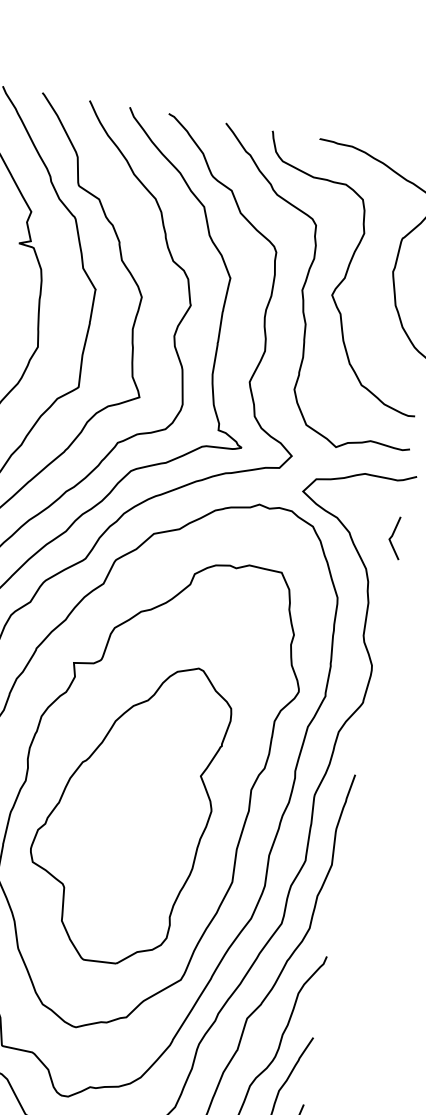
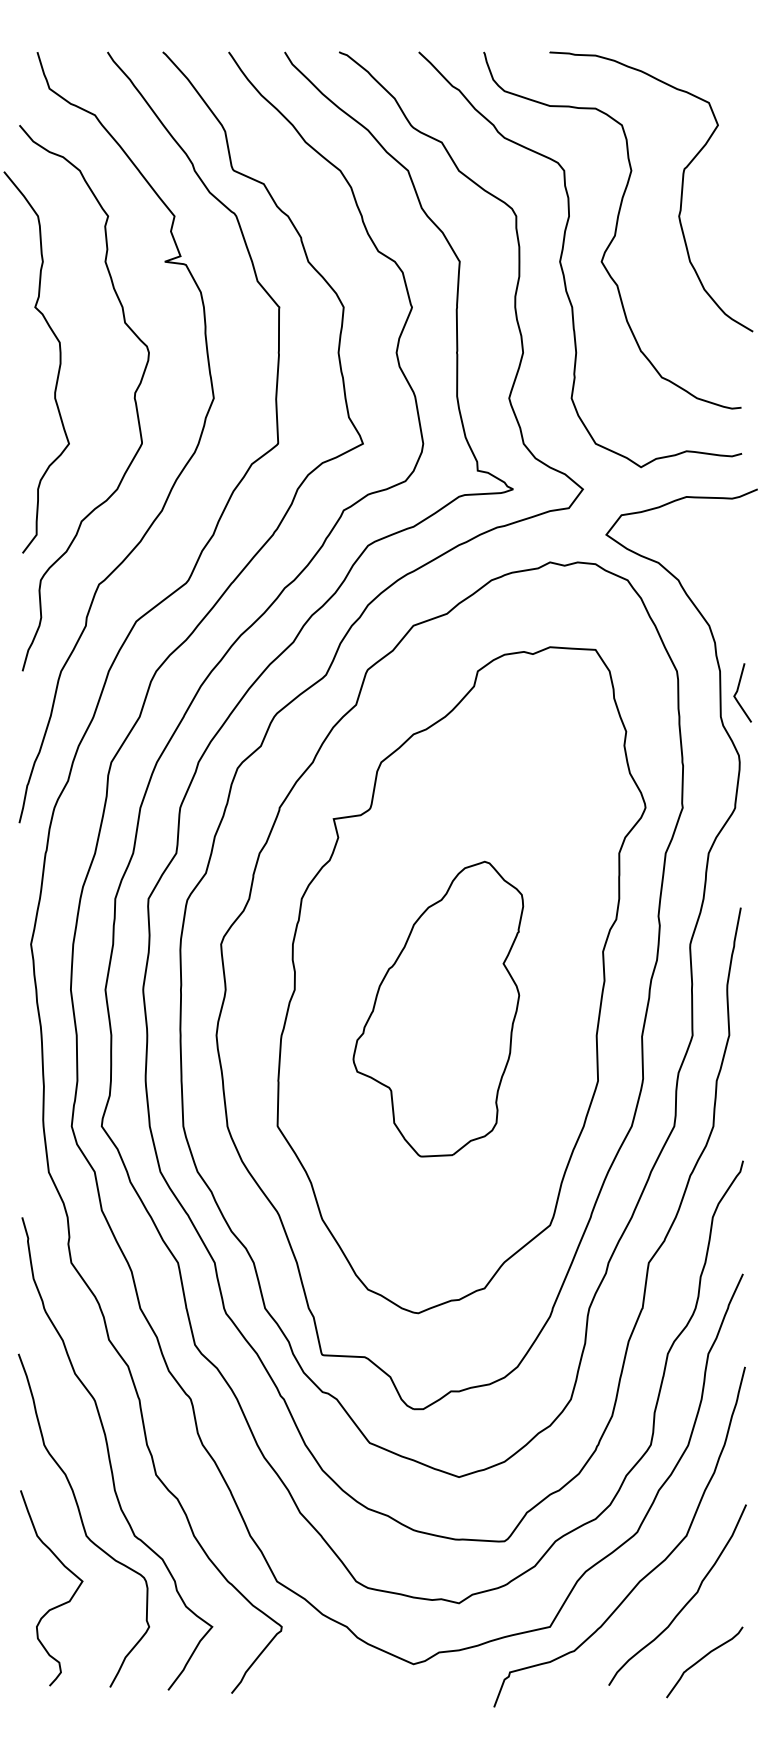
line: (393, 535) -> (738, 690), moved
part: (126, 811) -> (438, 1008), size x0.7

